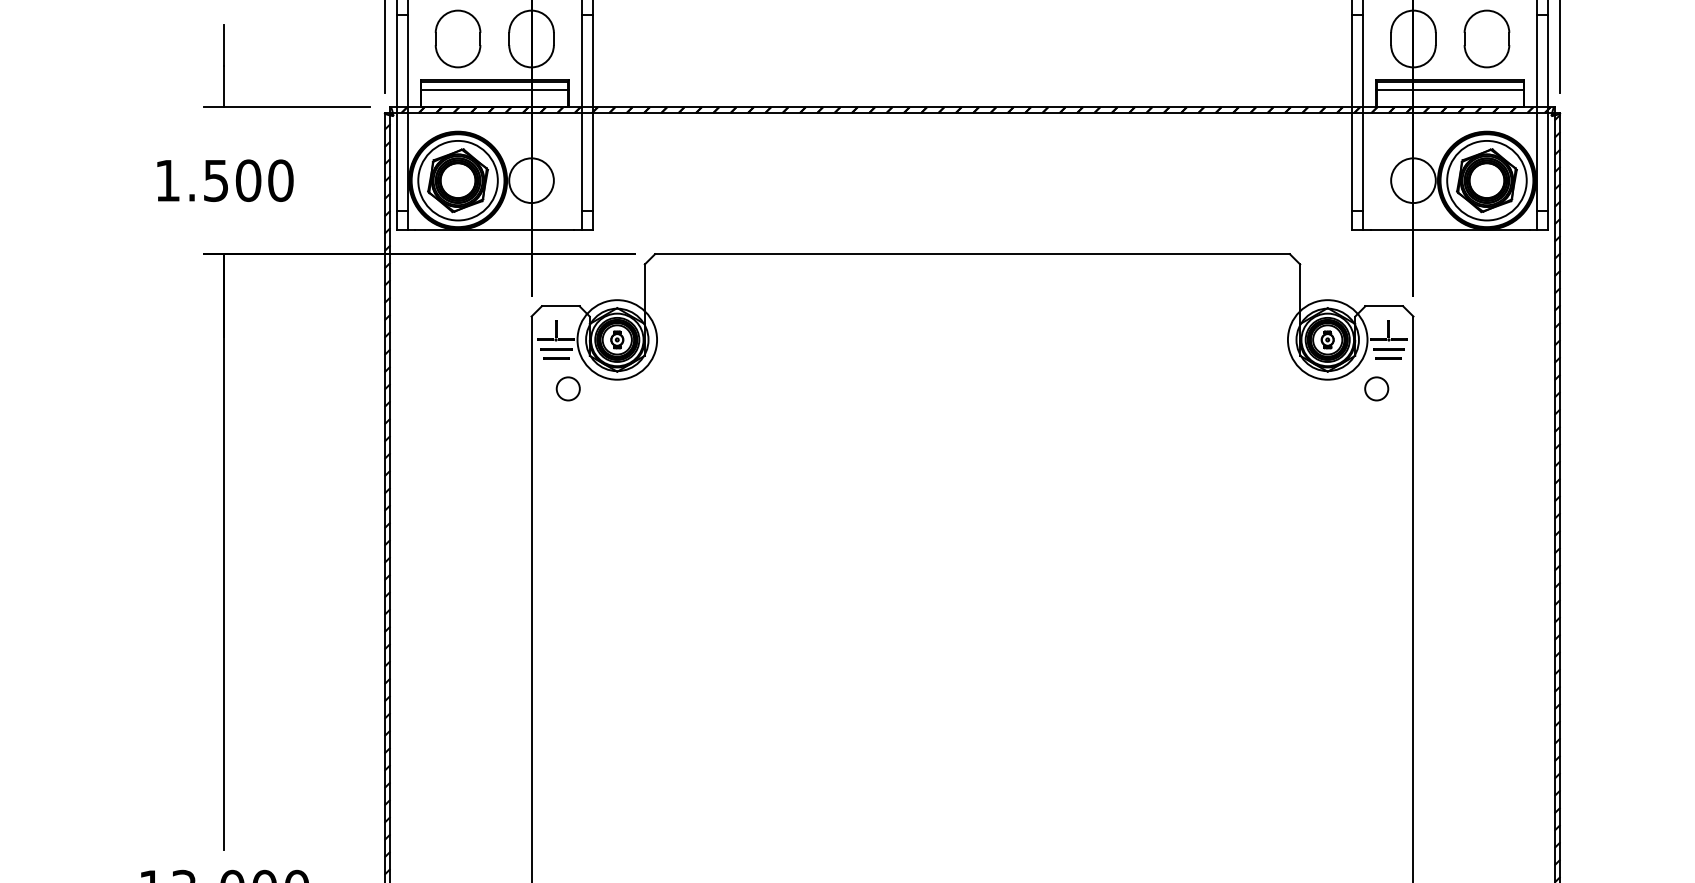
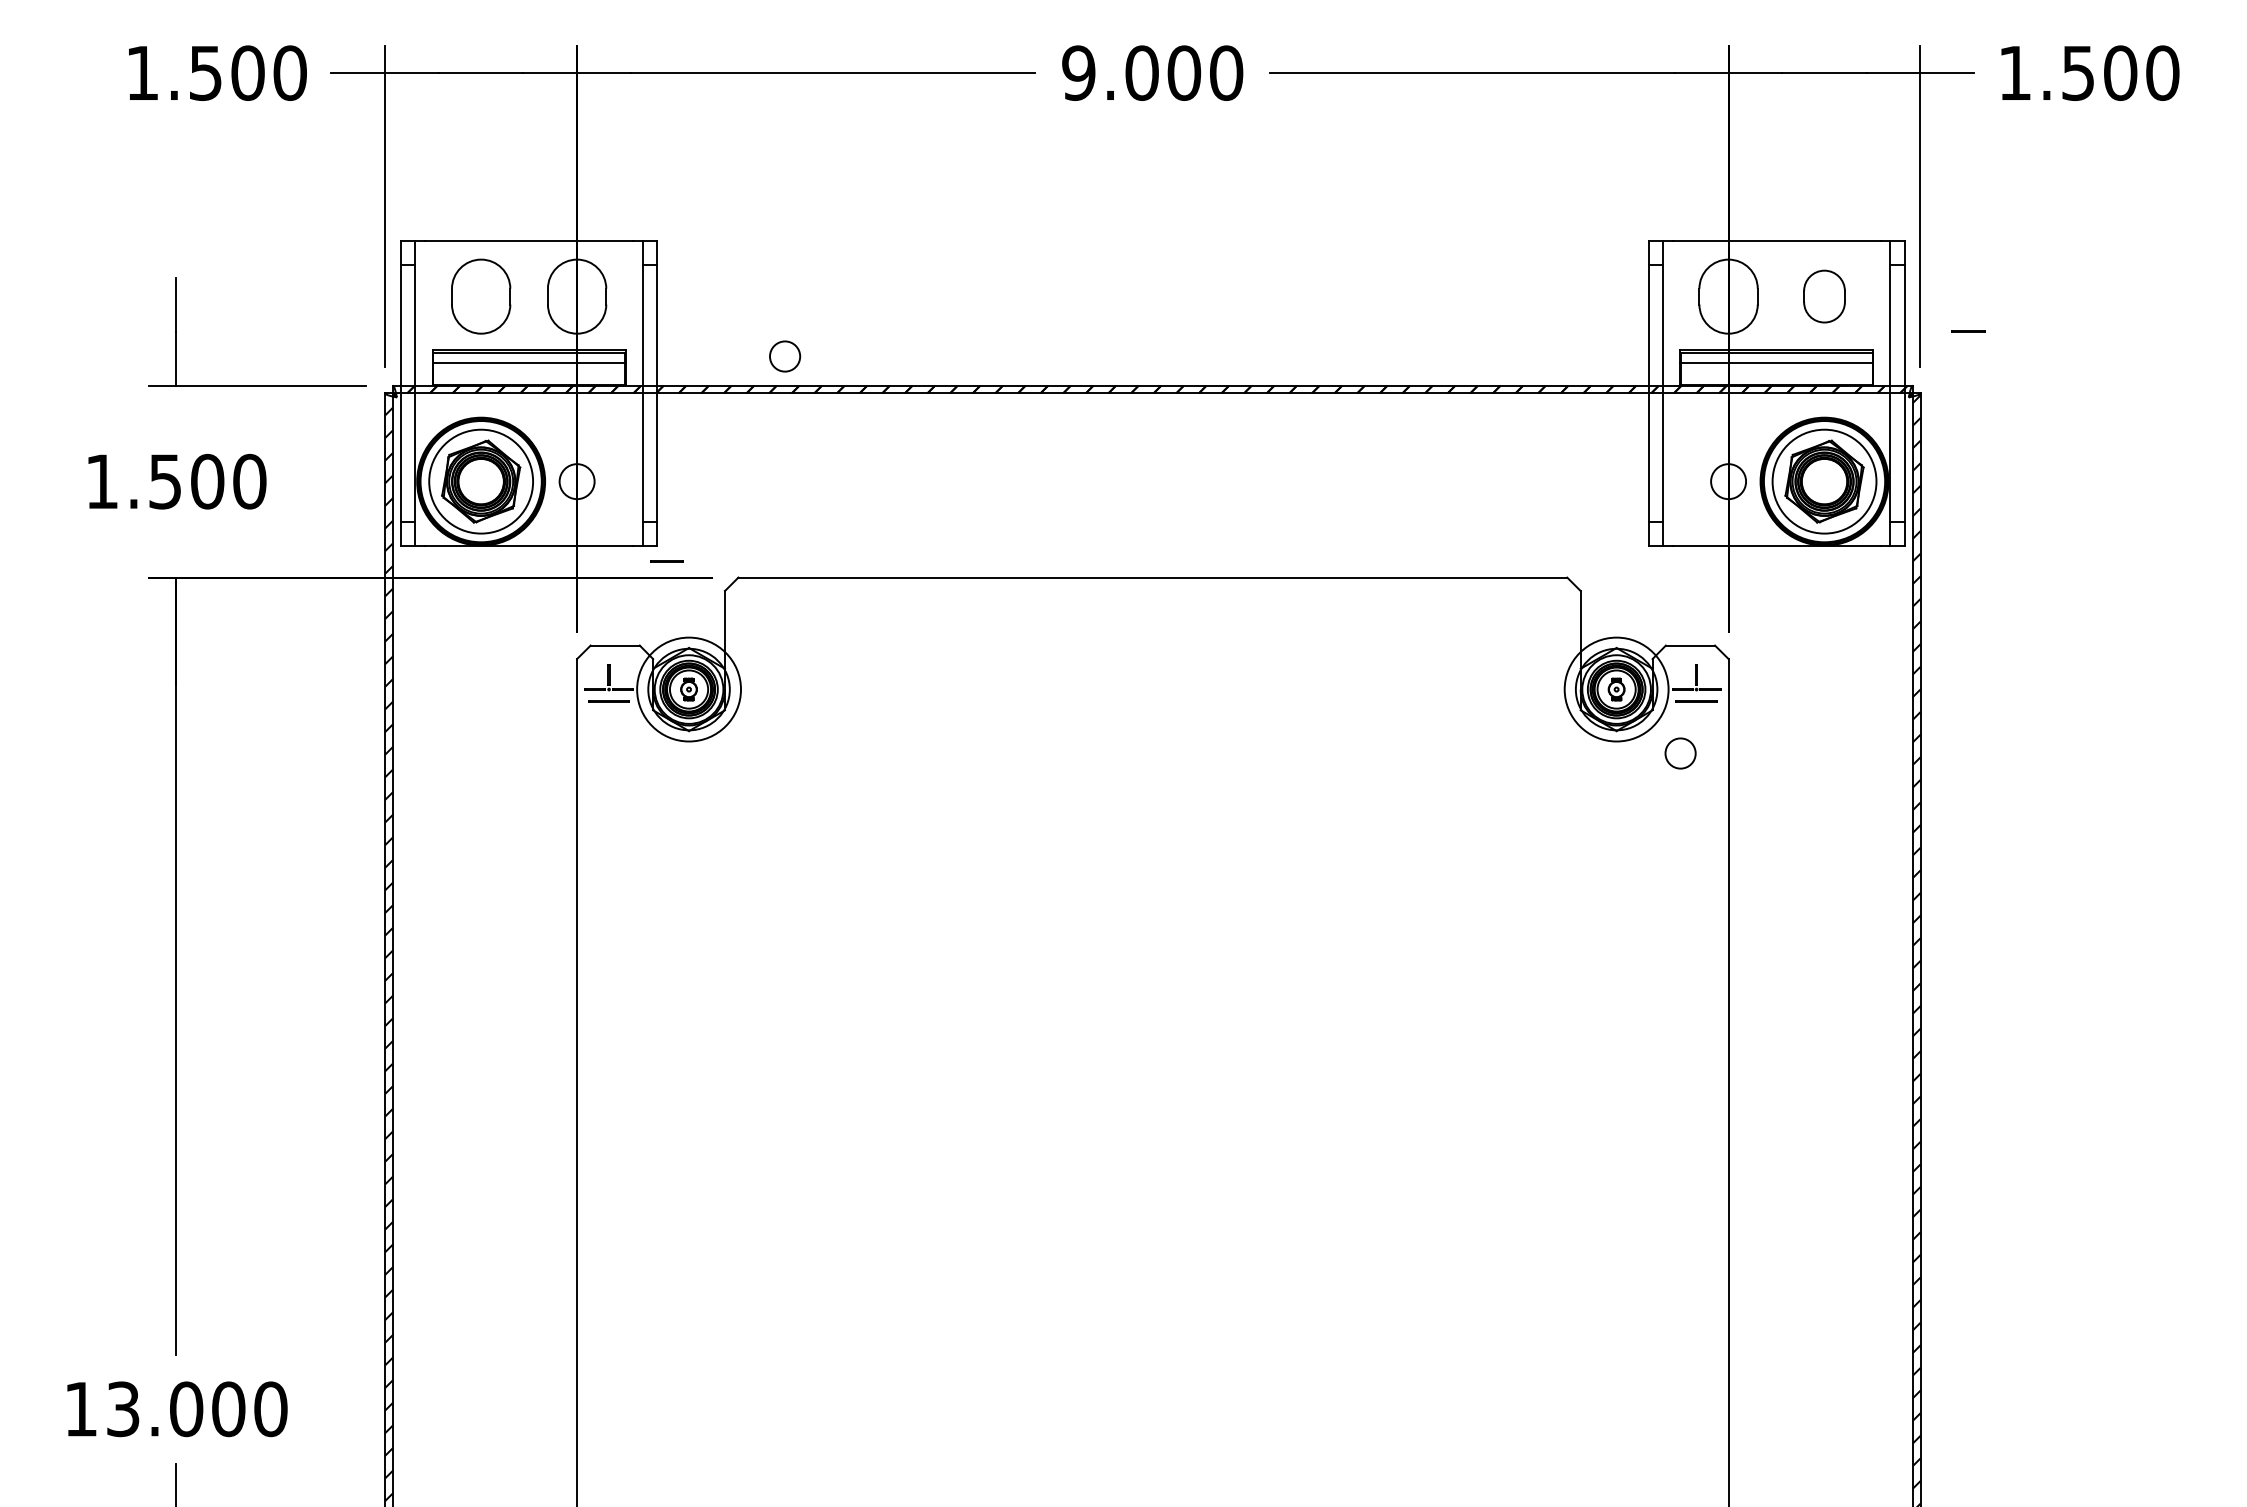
part: (1486, 38) -> (1824, 296), size x0.7
circle: (531, 180) -> (576, 481), size x0.6
circle: (1413, 180) -> (1728, 481), size x0.6
line: (555, 358) -> (666, 561), moved
line: (1388, 358) -> (1968, 331), moved
circle: (568, 388) -> (785, 356), moved

